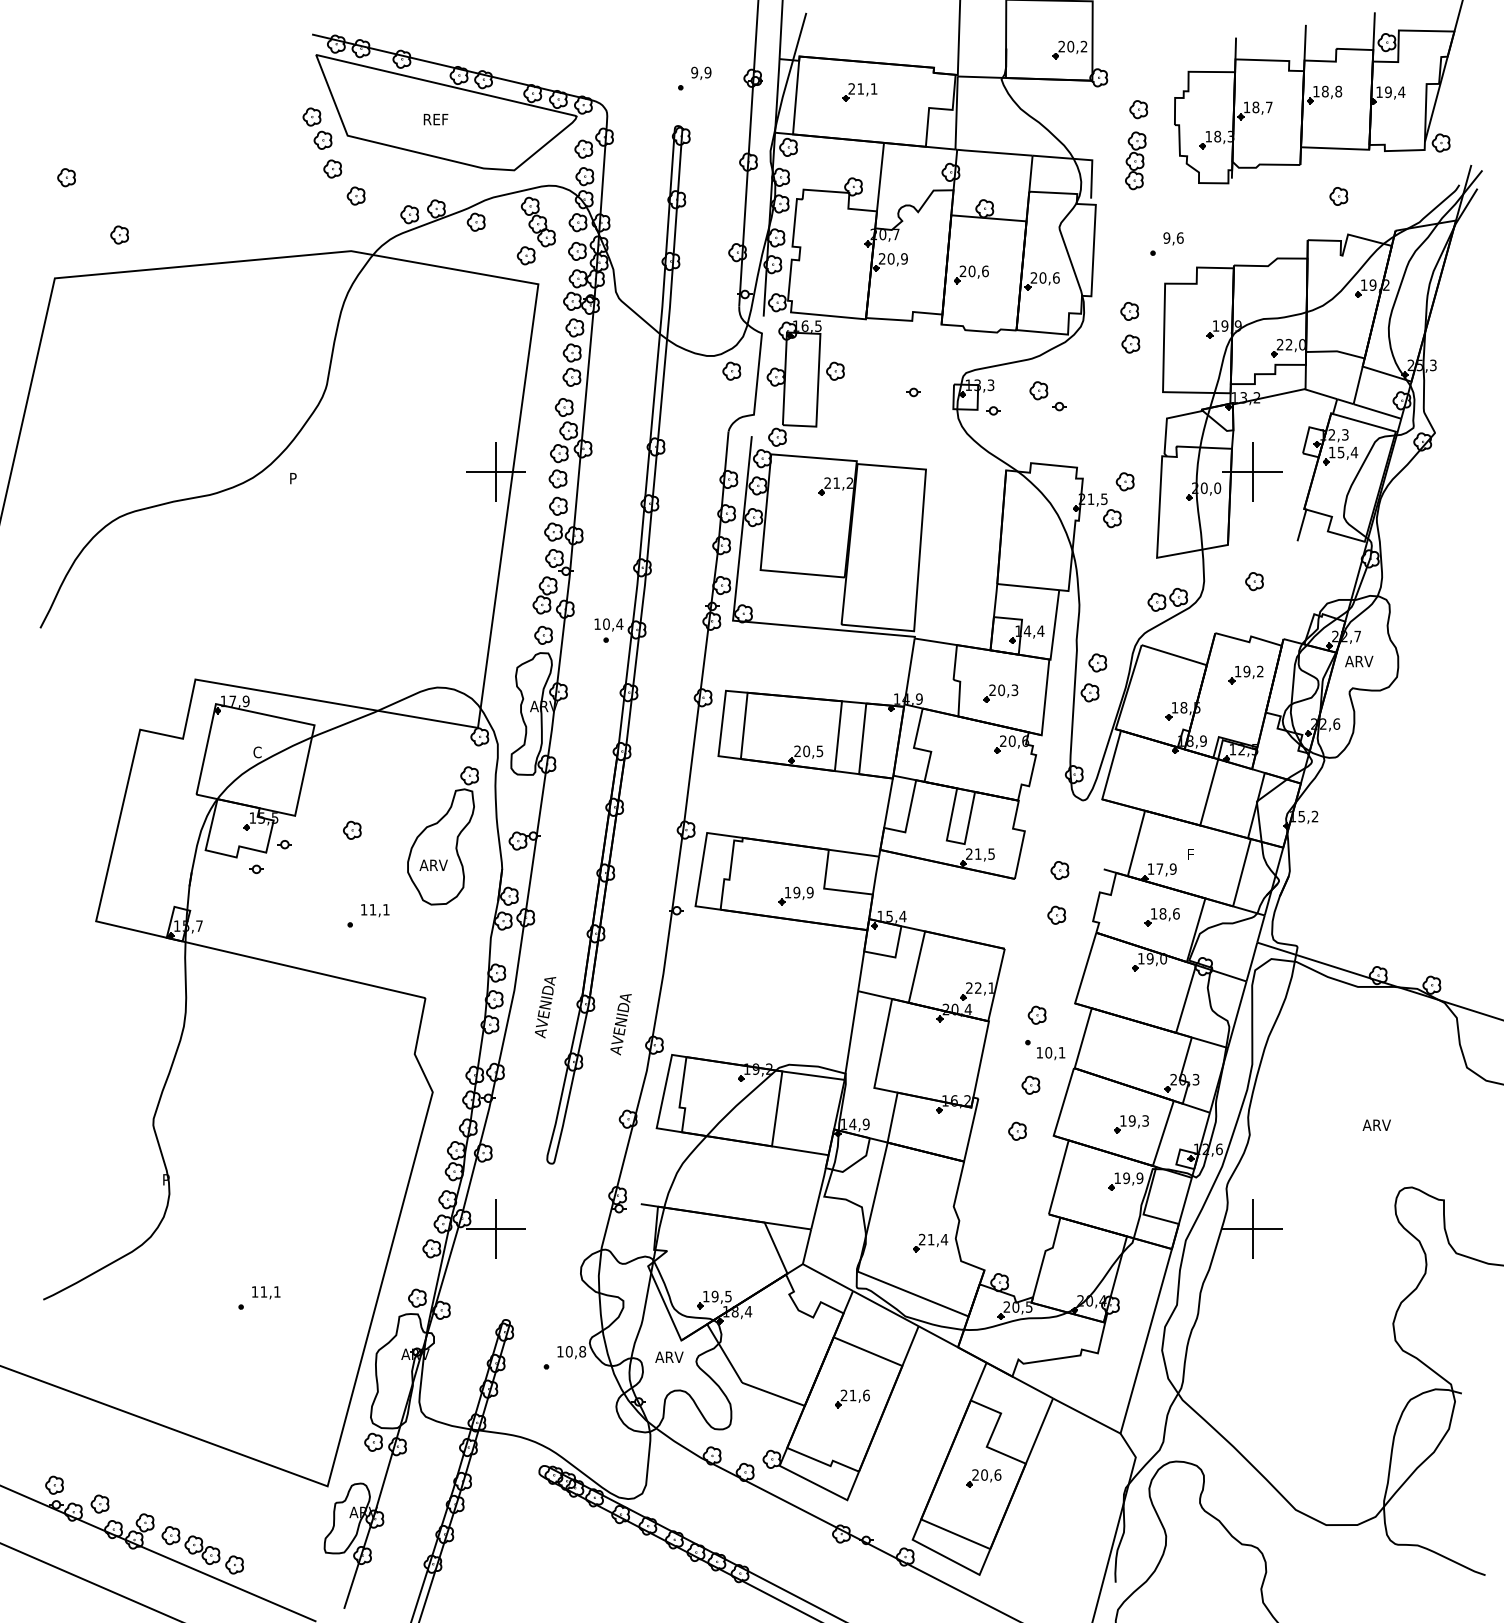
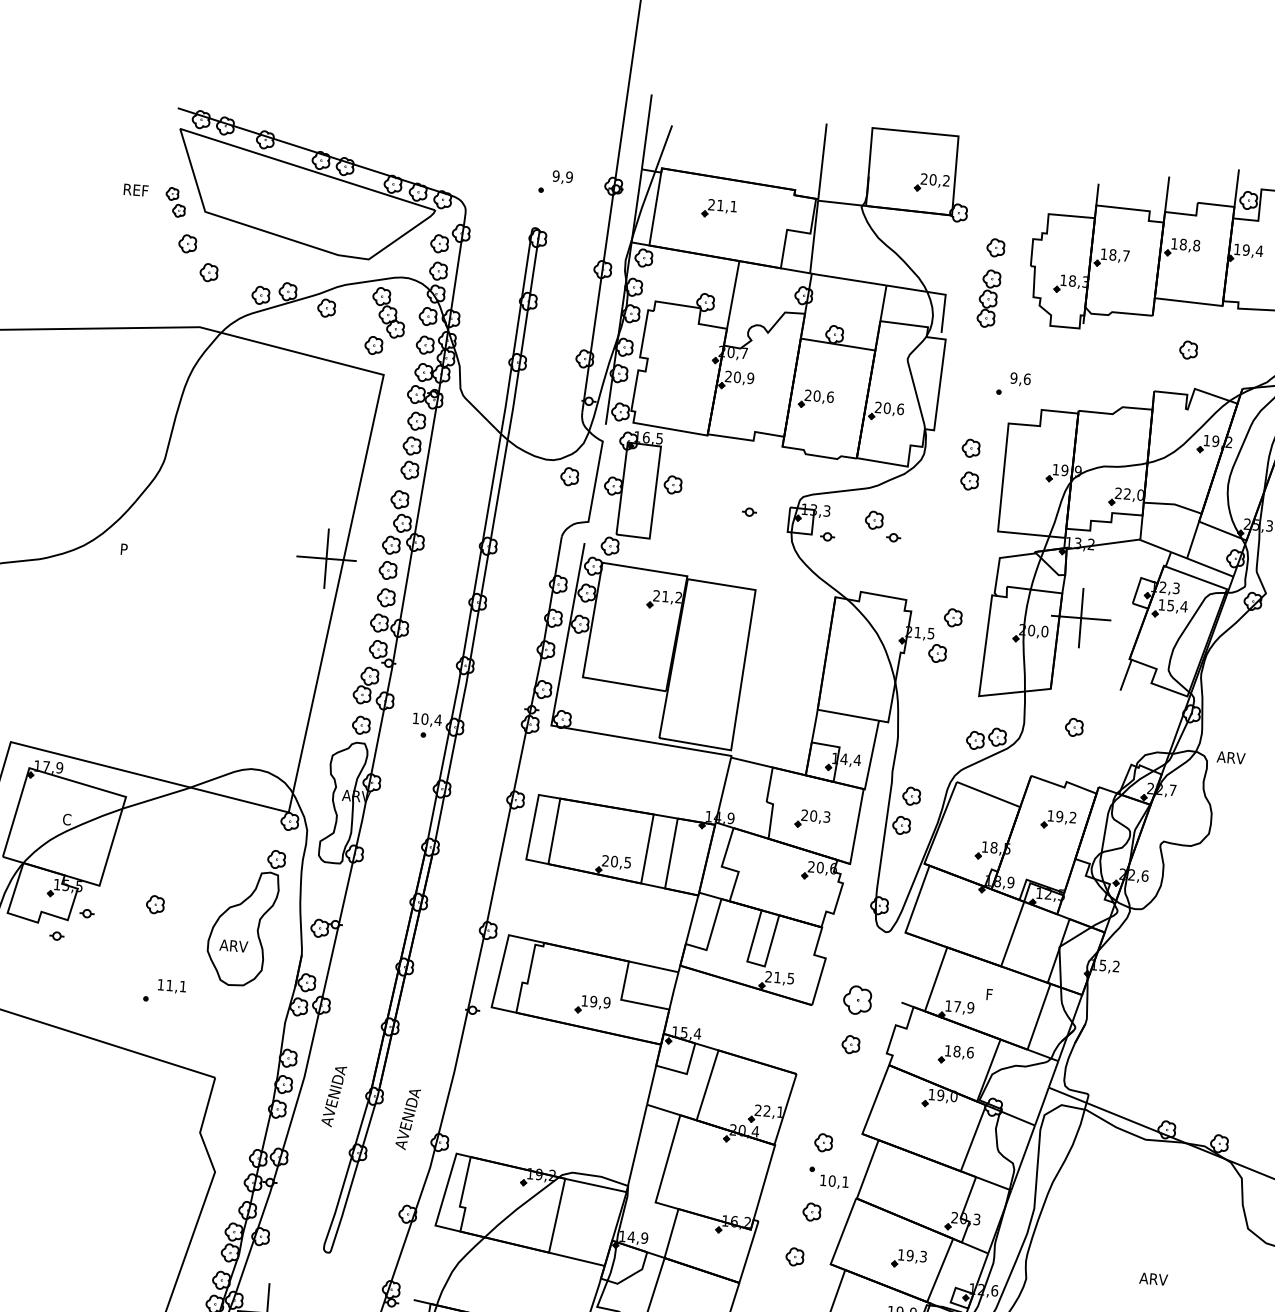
text: (435, 119) -> (135, 190), moved
part: (317, 128) -> (175, 202), size x0.7
text: (1359, 661) -> (1231, 757), moved
part: (1059, 870) -> (857, 1000), size x1.6

